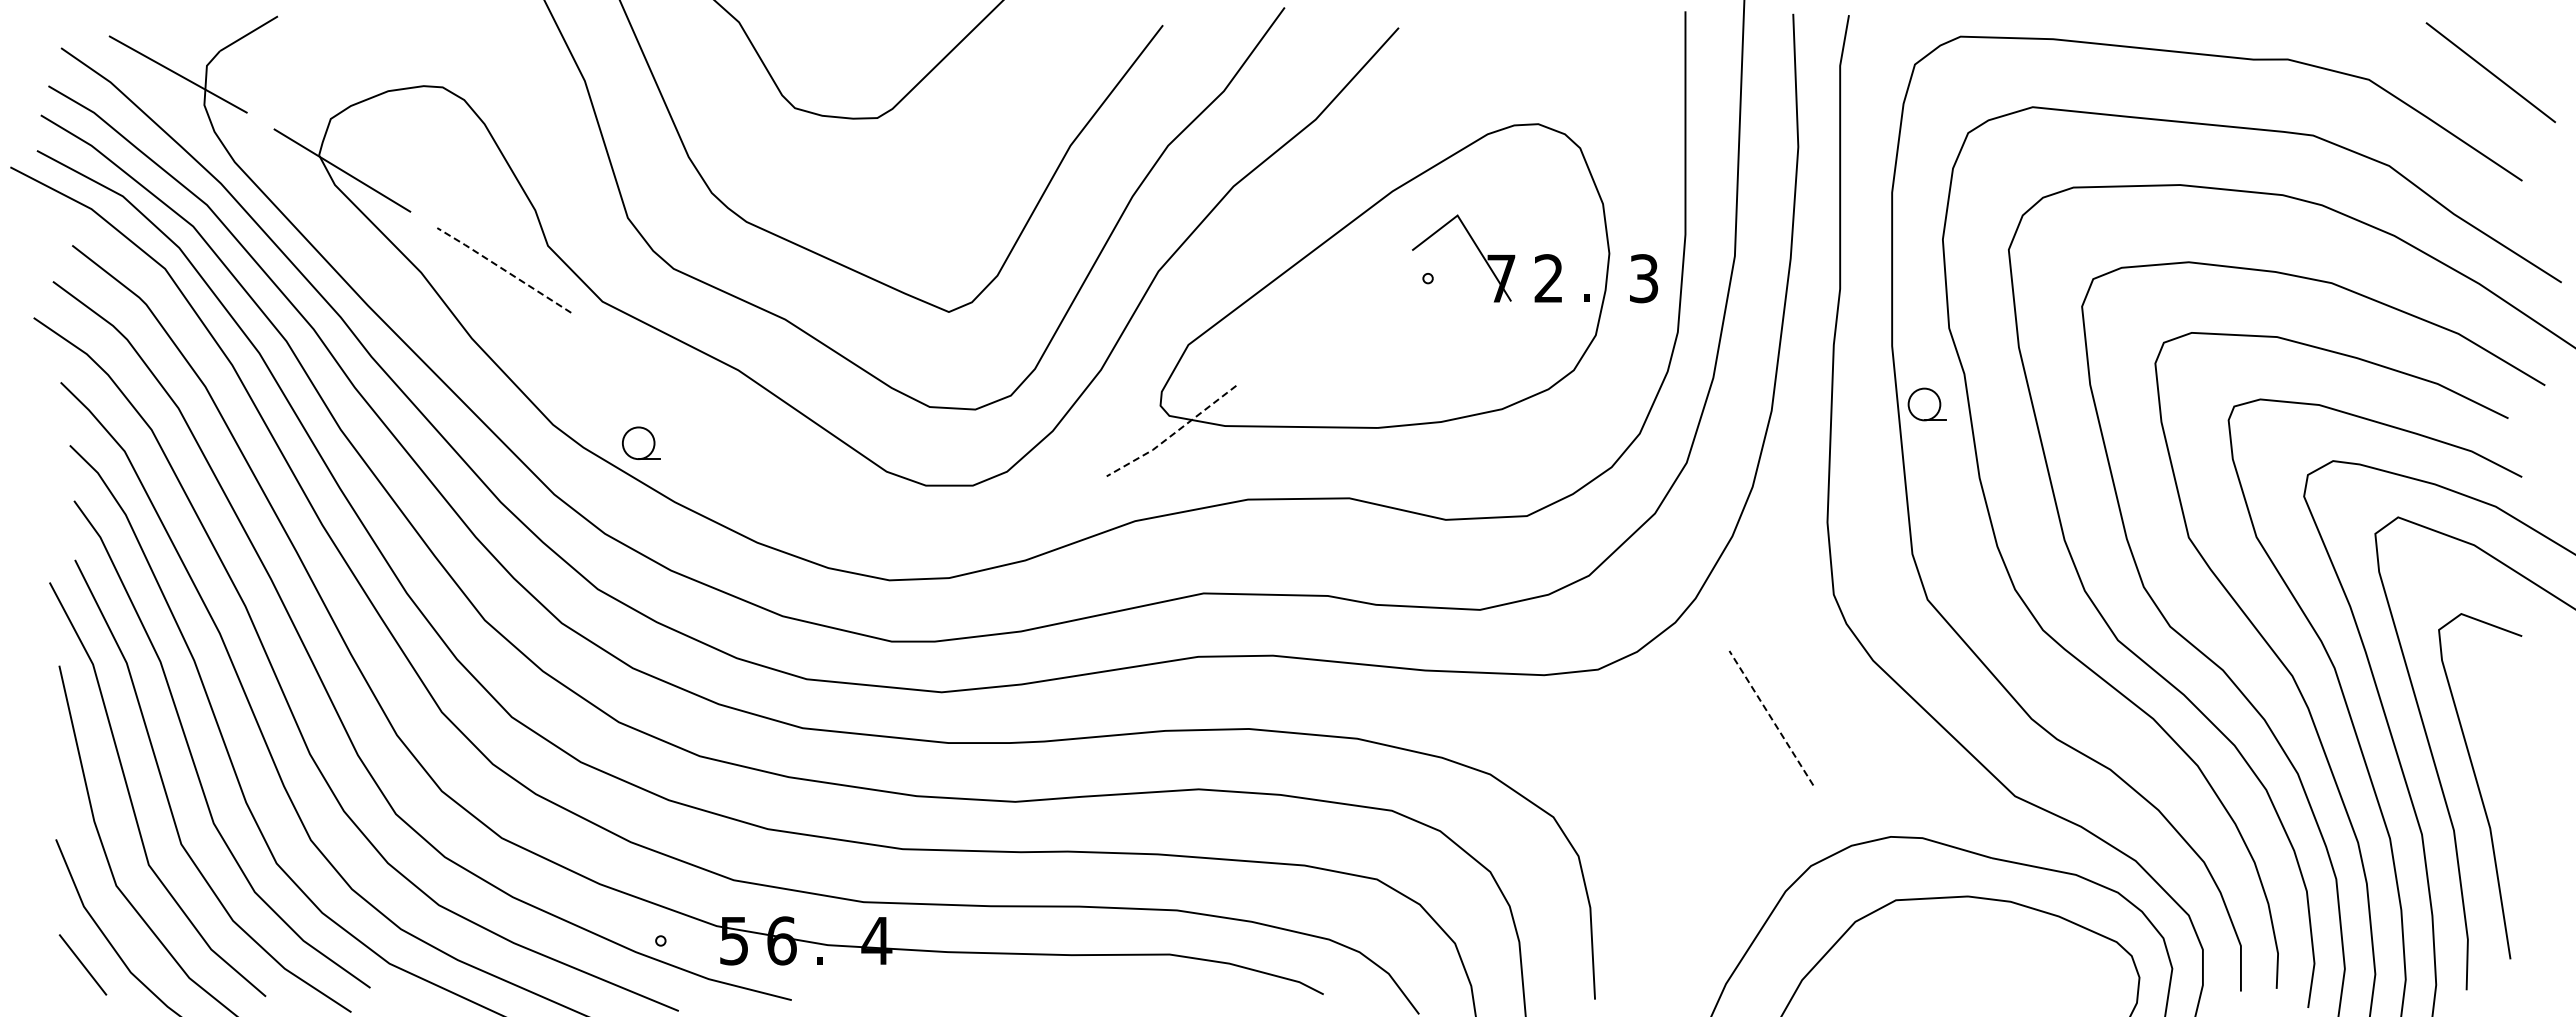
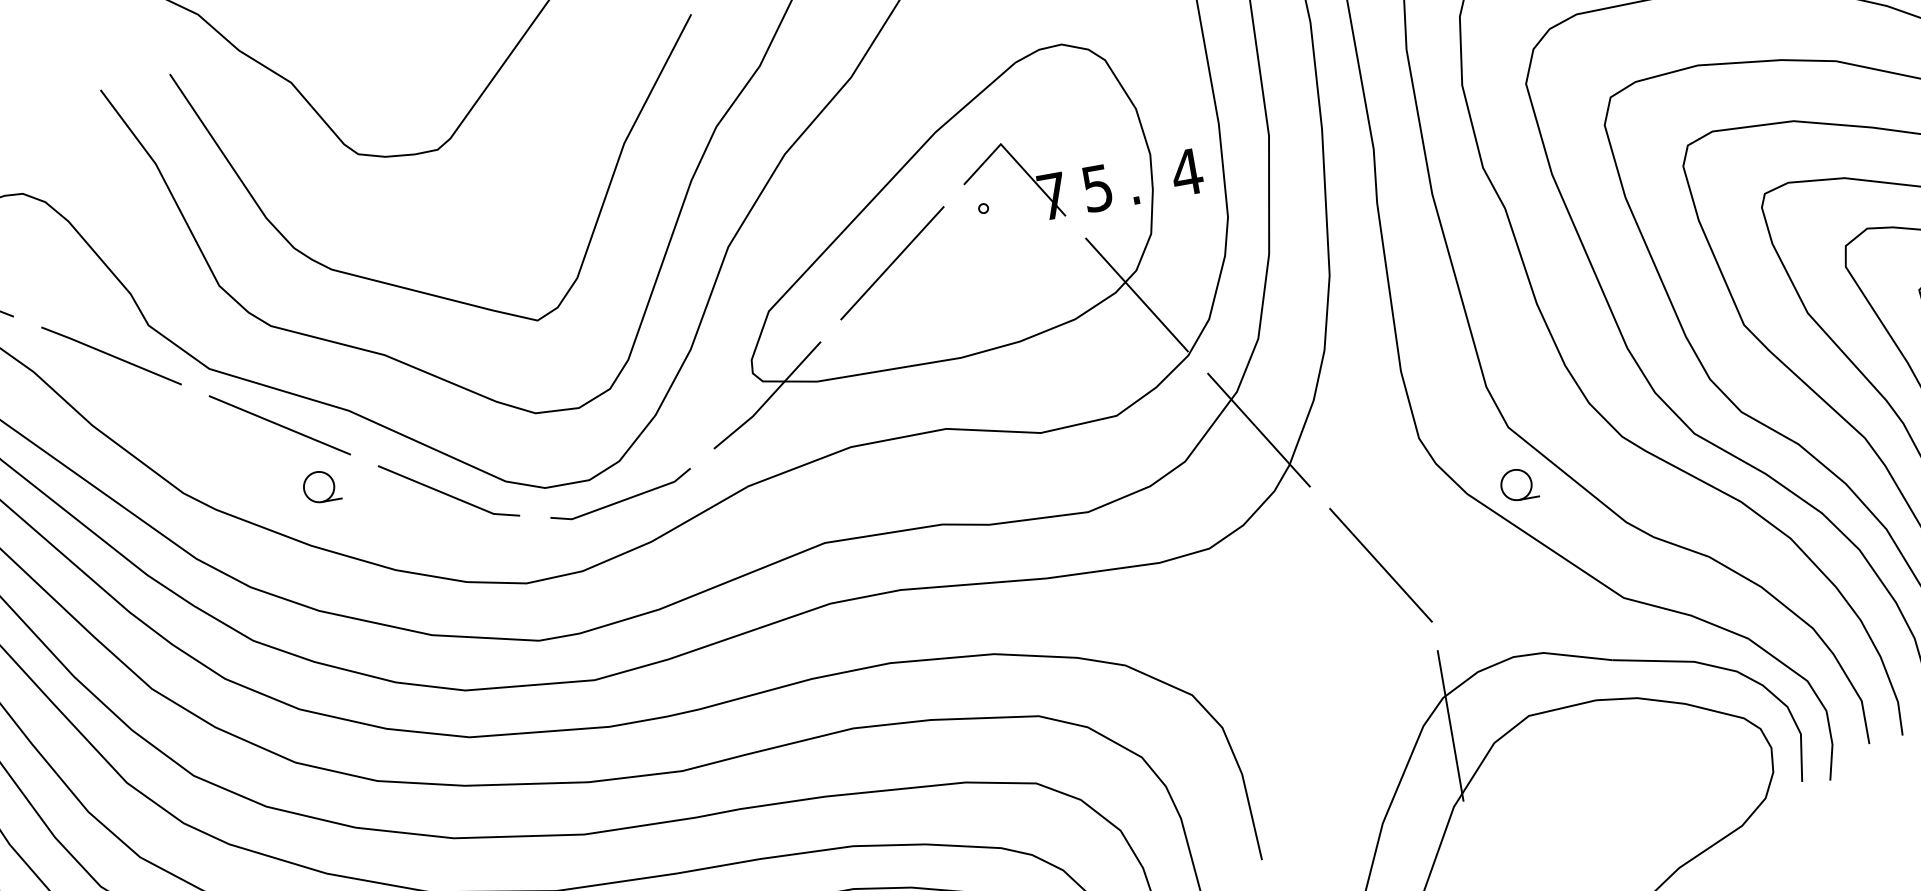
line: (503, 269) -> (110, 355), dashed -> solid
text: (1548, 278) -> (1097, 188), 2 -> 5
text: (1643, 278) -> (1186, 172), 3 -> 4
line: (1324, 317) -> (892, 262), added
line: (664, 372) -> (279, 425), added
line: (1569, 395) -> (1136, 295), added
part: (1926, 404) -> (1518, 484), moved
line: (1172, 434) -> (768, 398), dashed -> solid
part: (641, 442) -> (321, 485), moved
line: (824, 473) -> (447, 493), added
line: (1004, 511) -> (623, 499), added
line: (1670, 556) -> (1258, 429), added
line: (1771, 717) -> (1380, 564), dashed -> solid
line: (1813, 895) -> (1450, 725), added

